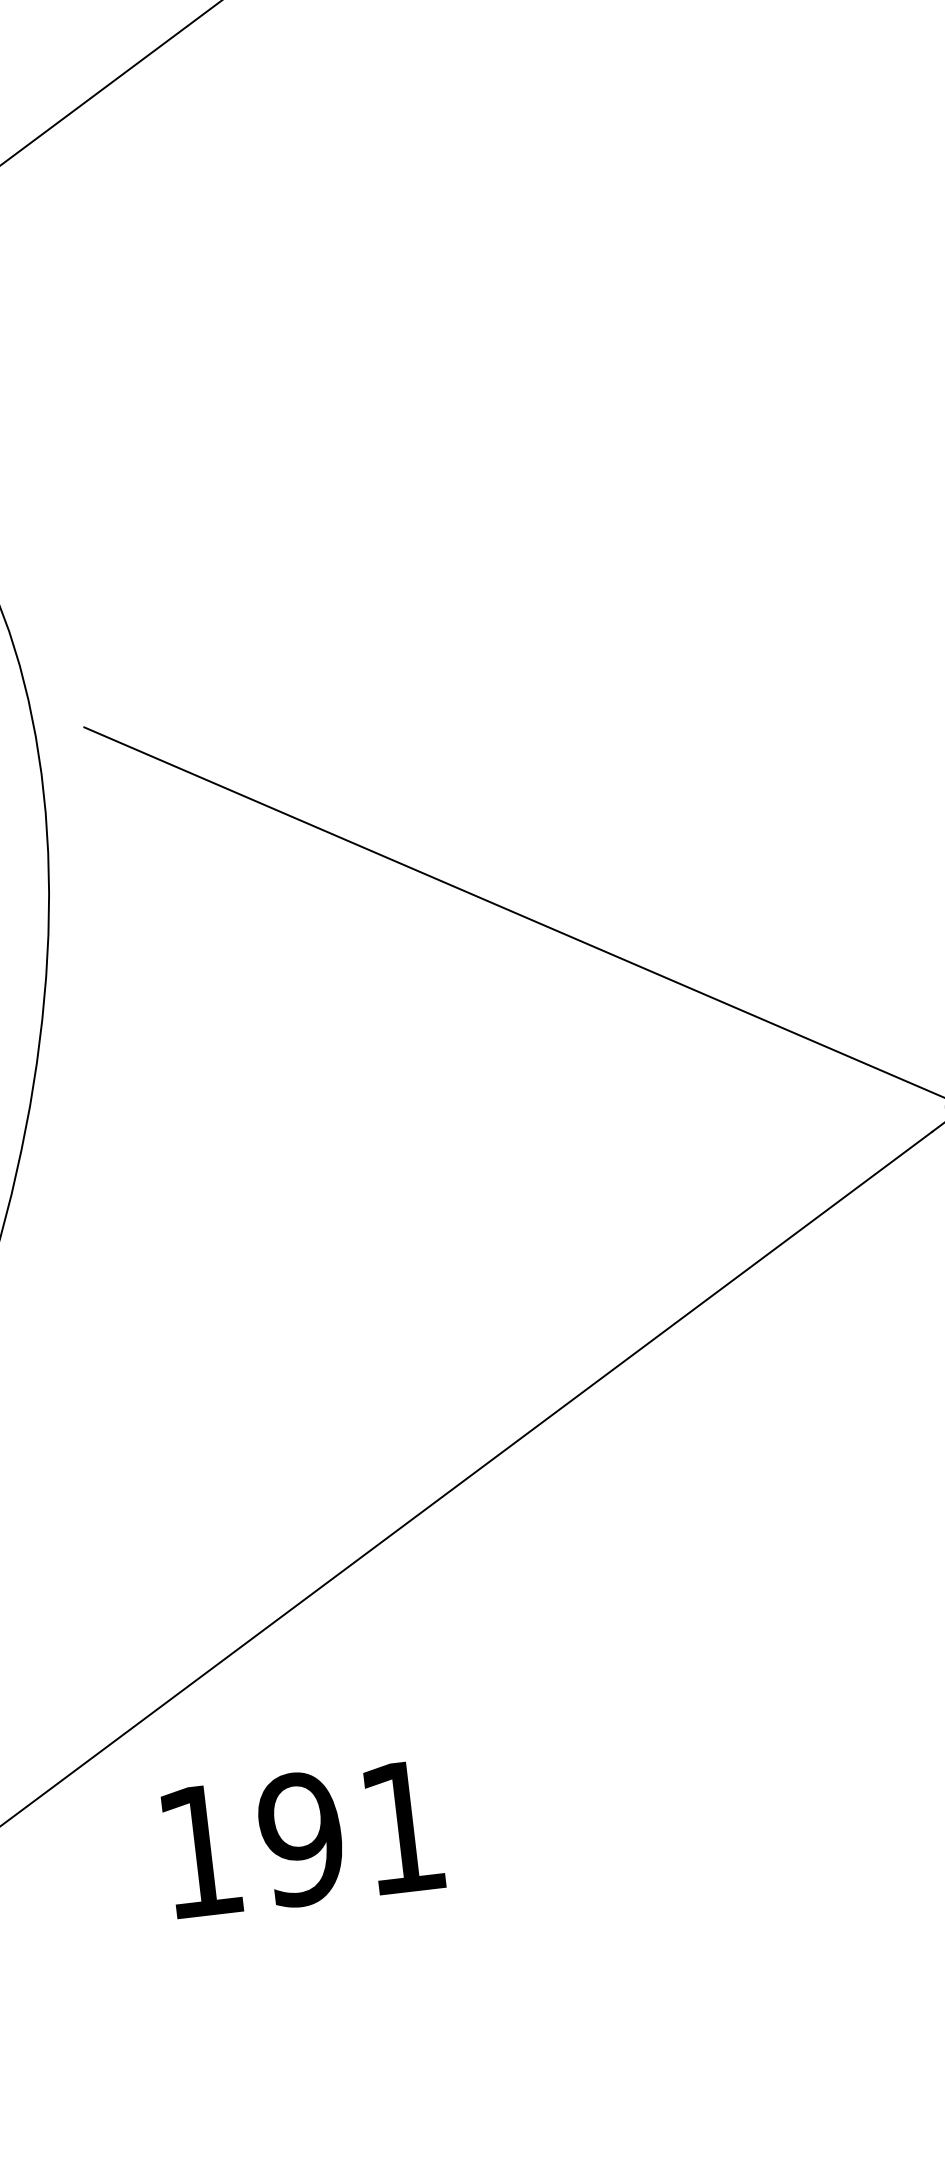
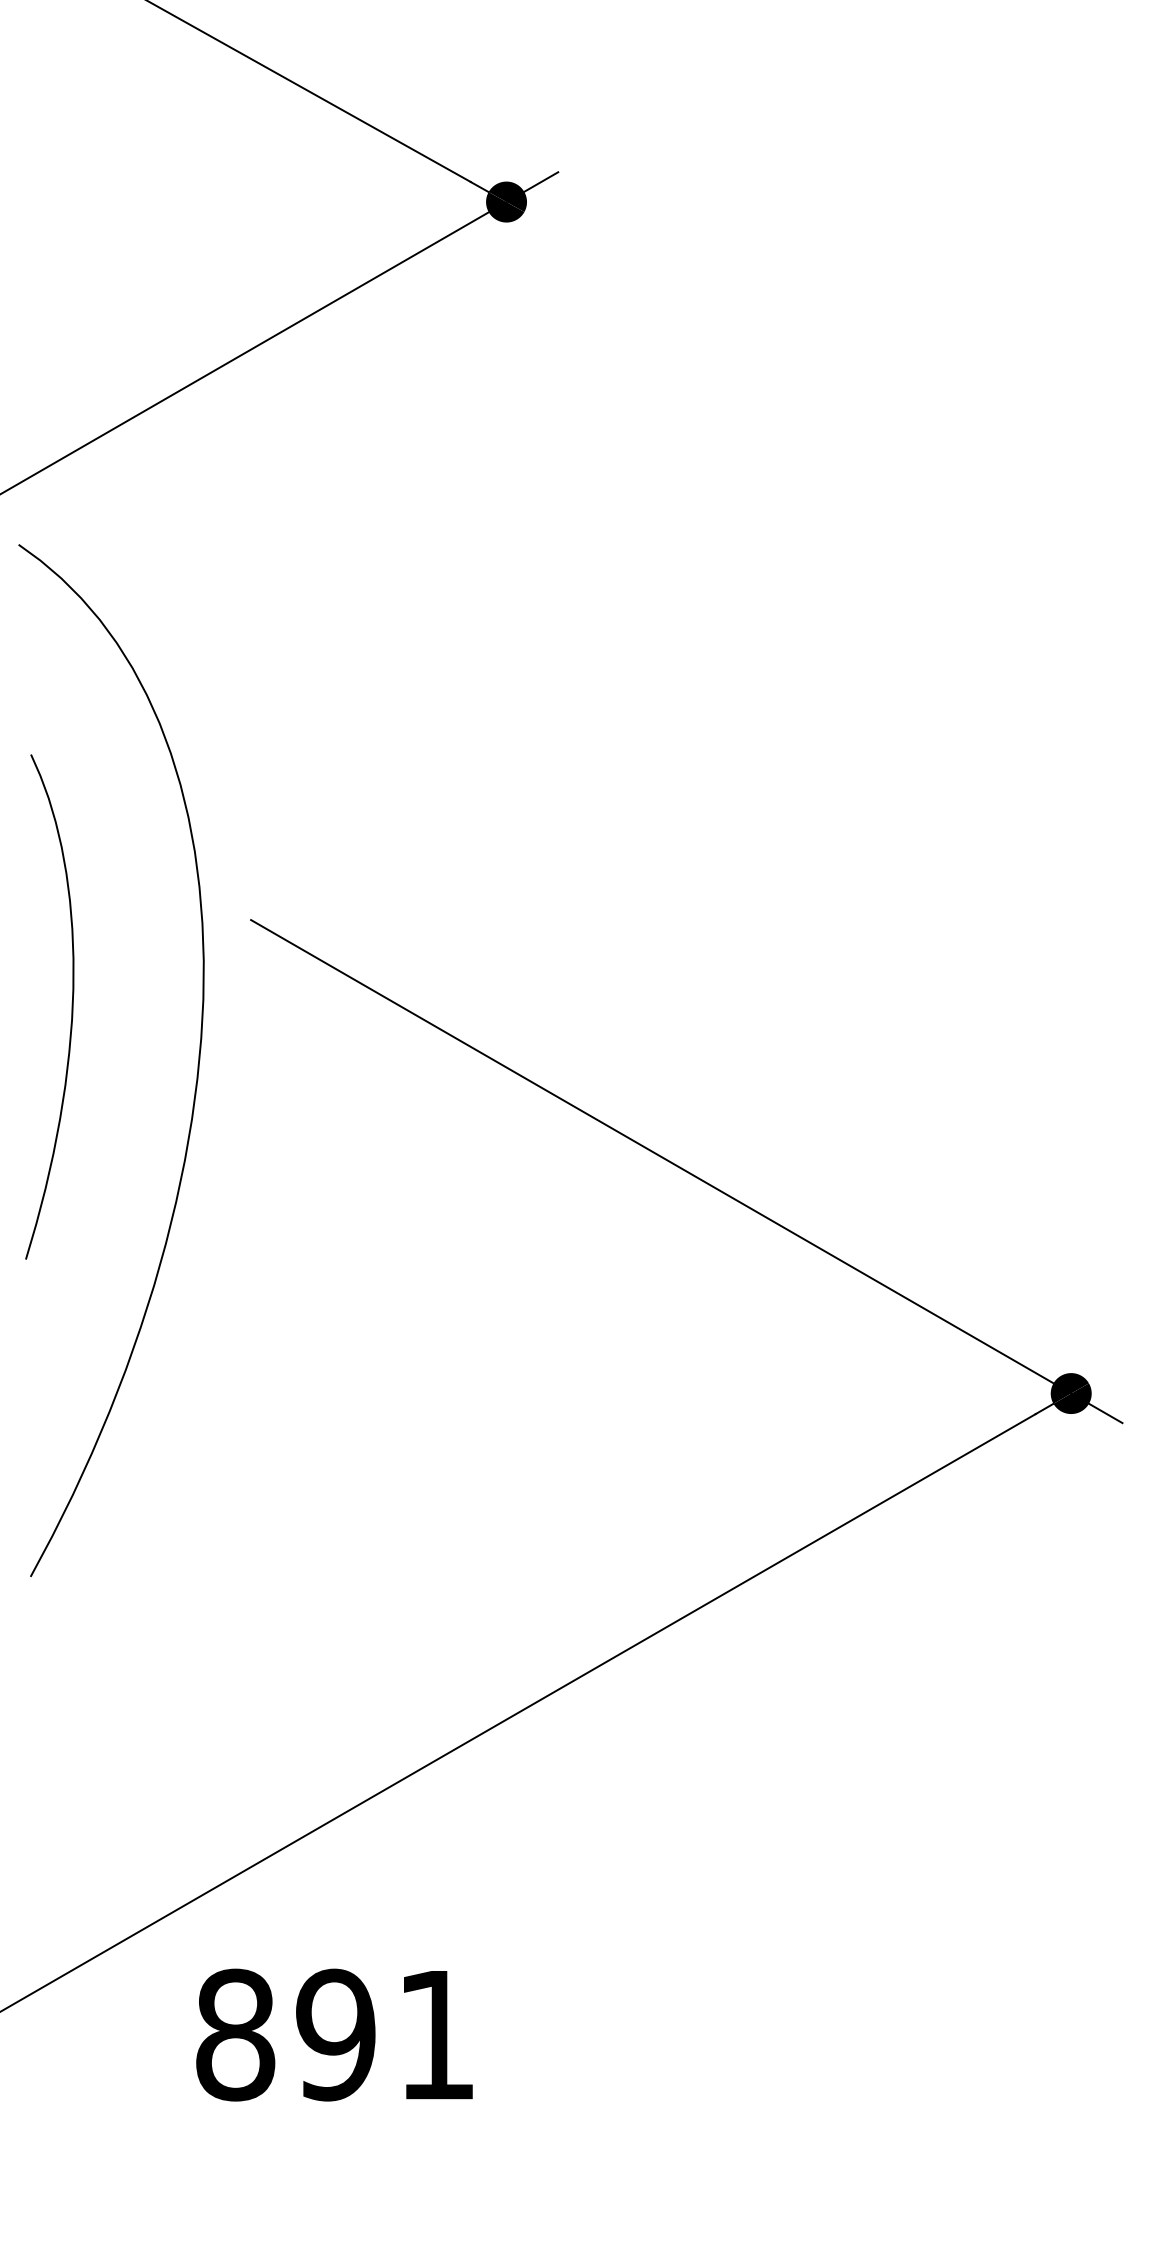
text: (200, 1850) -> (235, 2034), 191 -> 891

